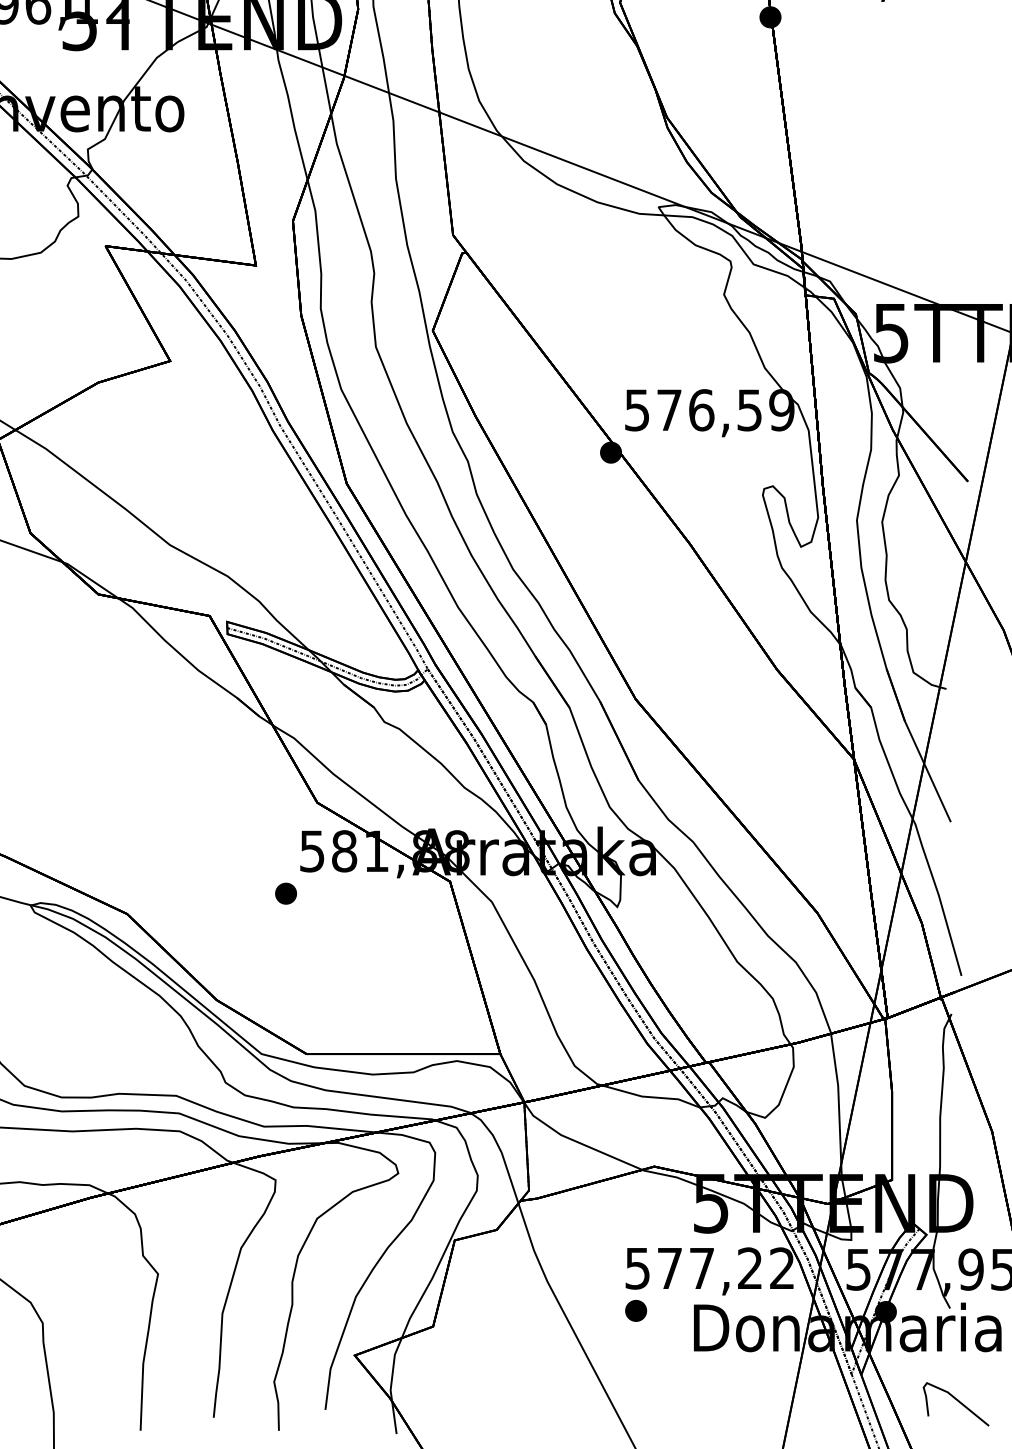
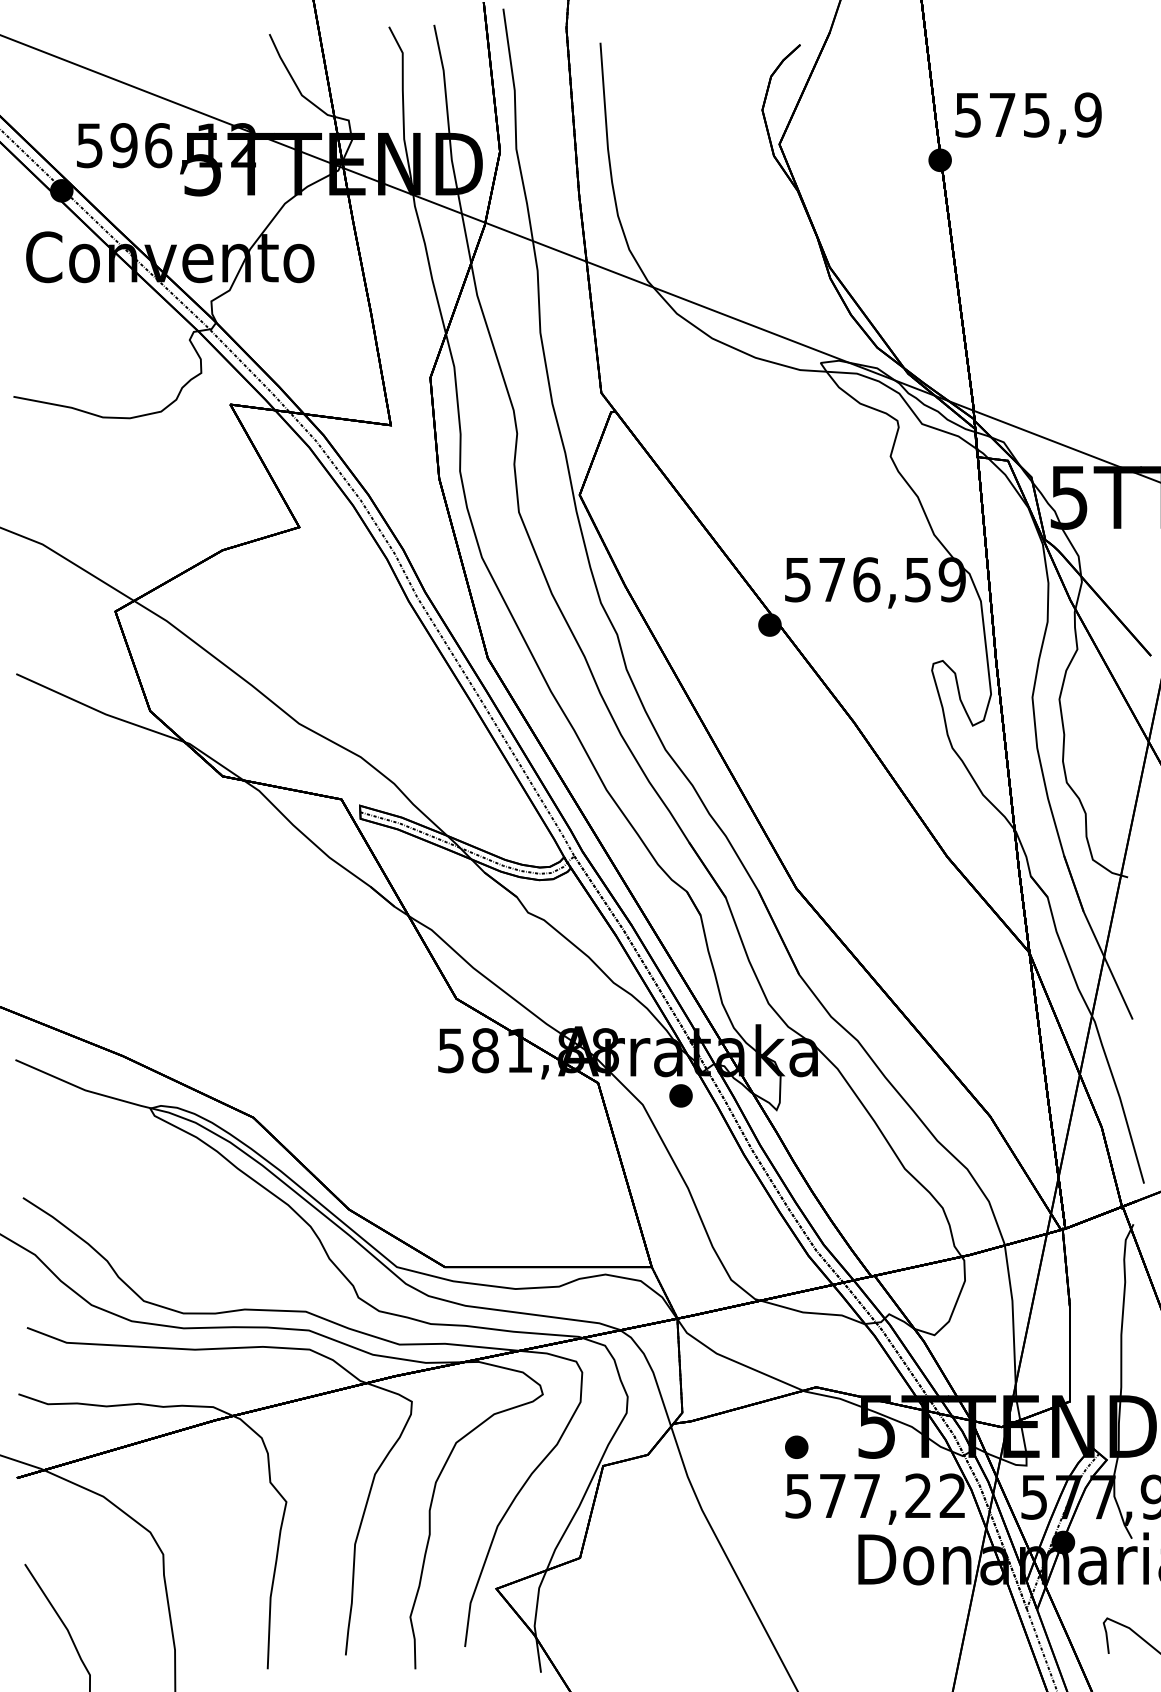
part: (285, 893) -> (680, 1095), moved
part: (635, 1310) -> (796, 1446), moved

